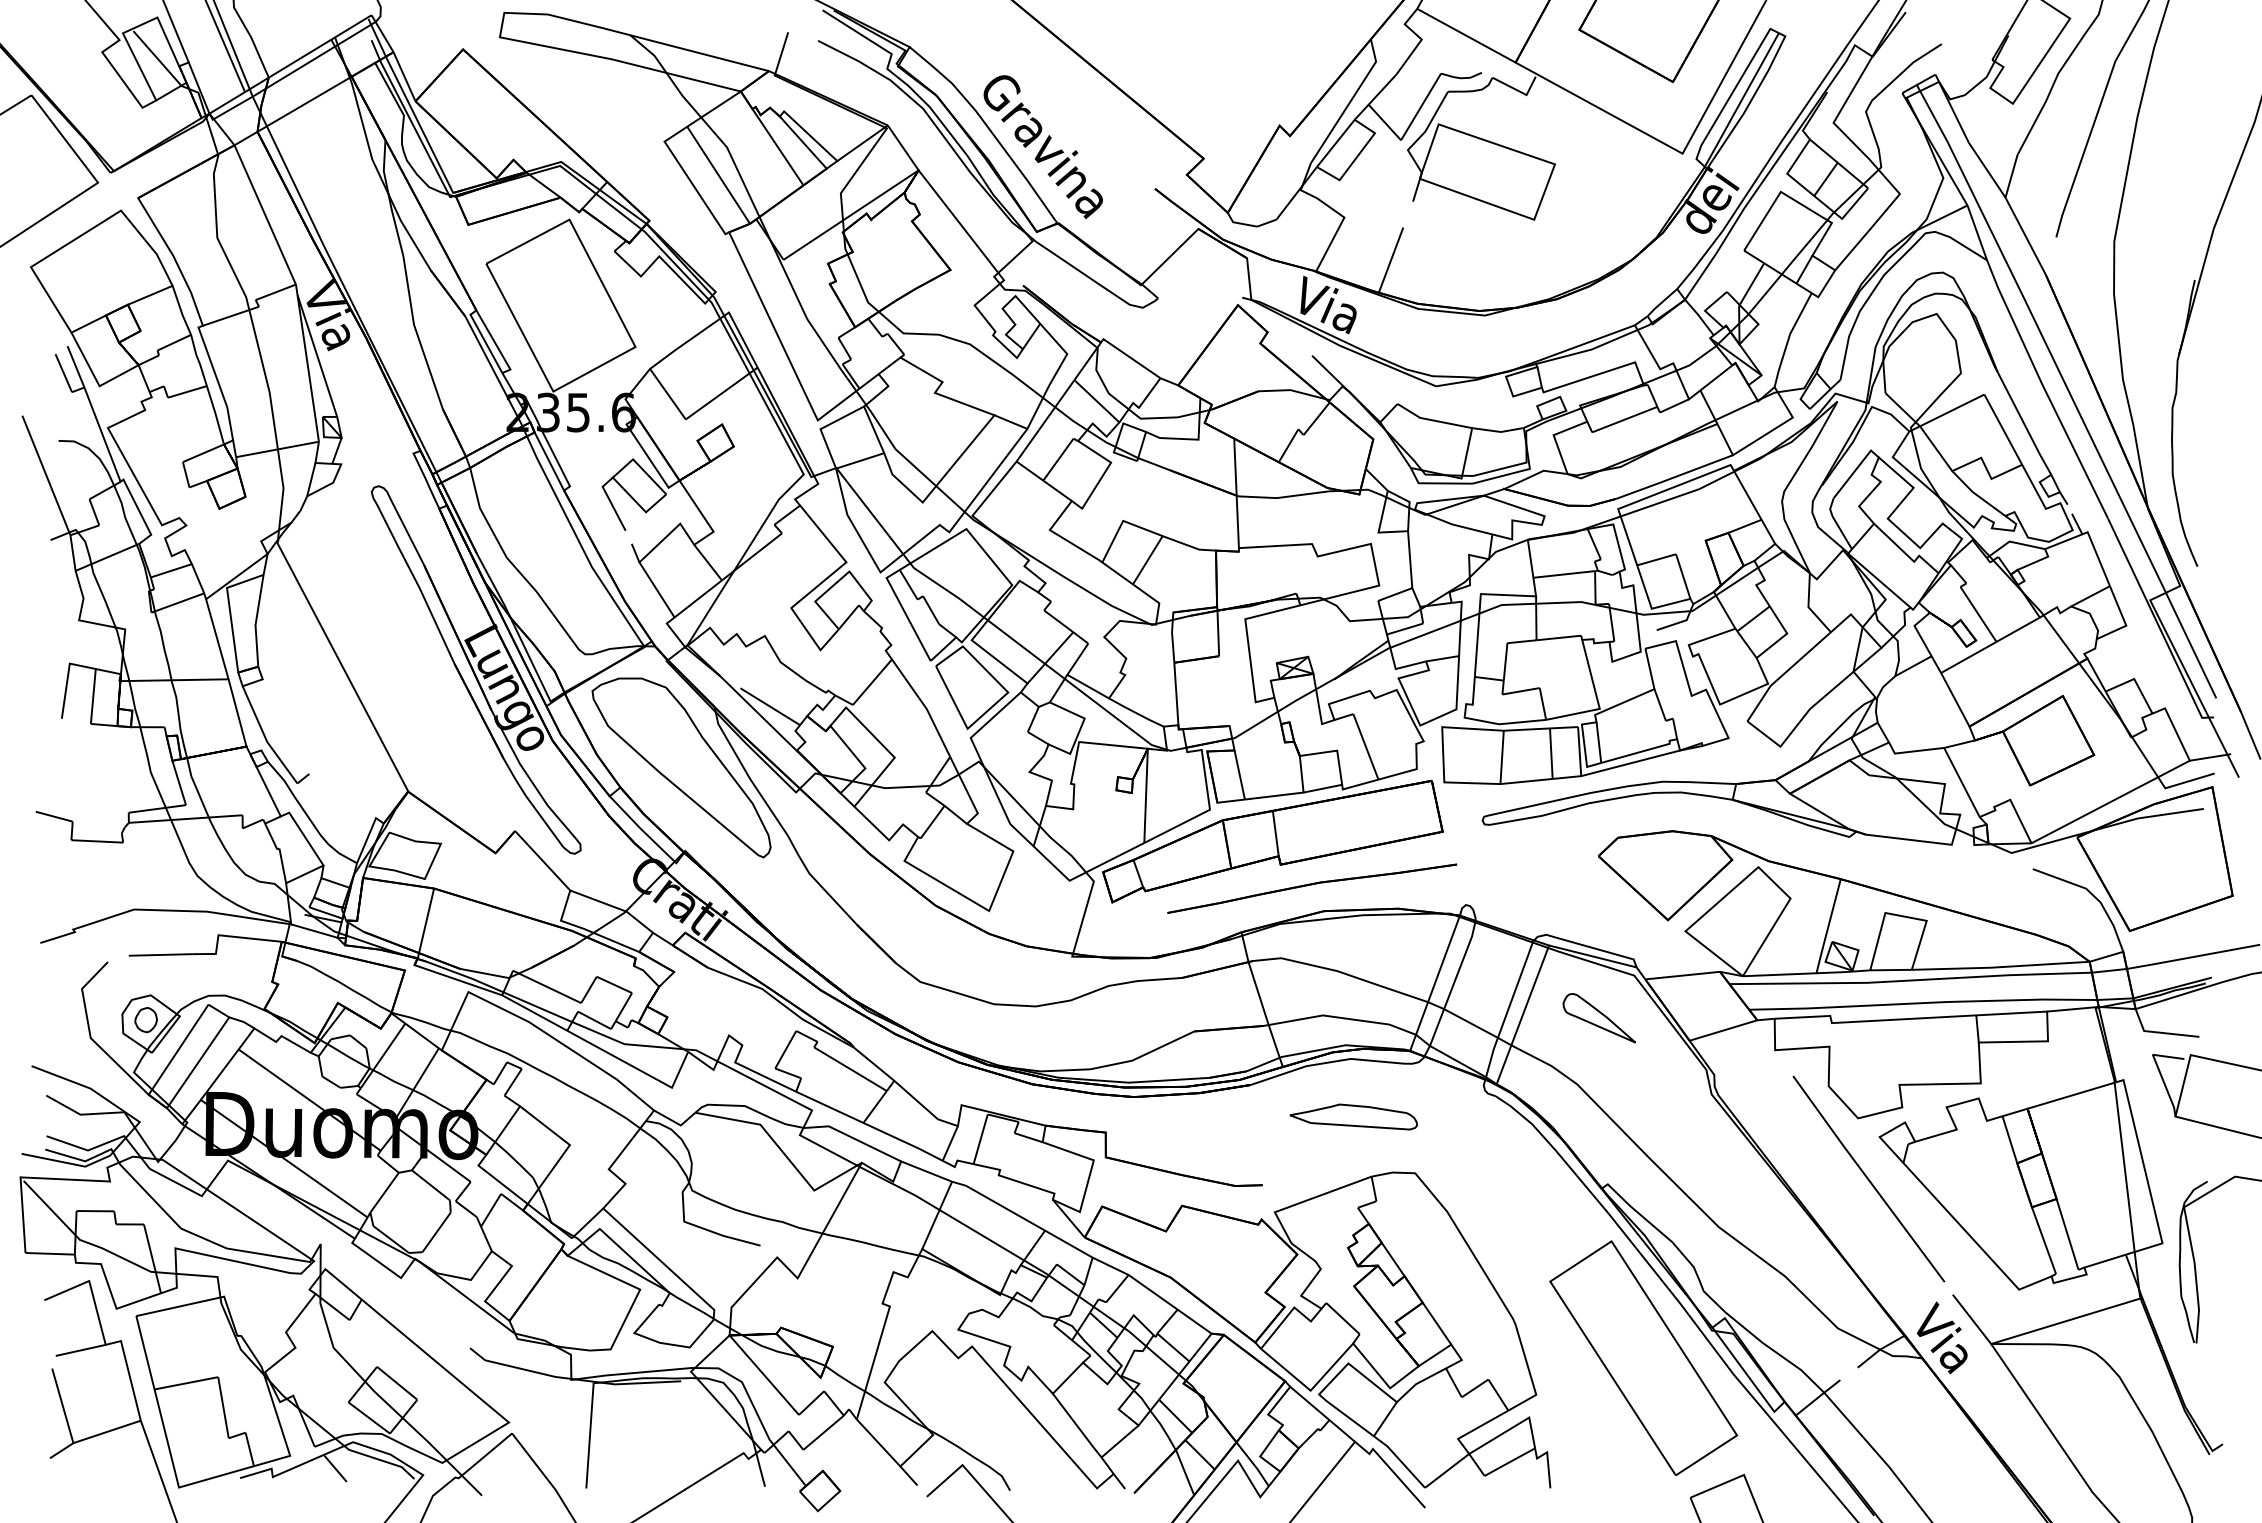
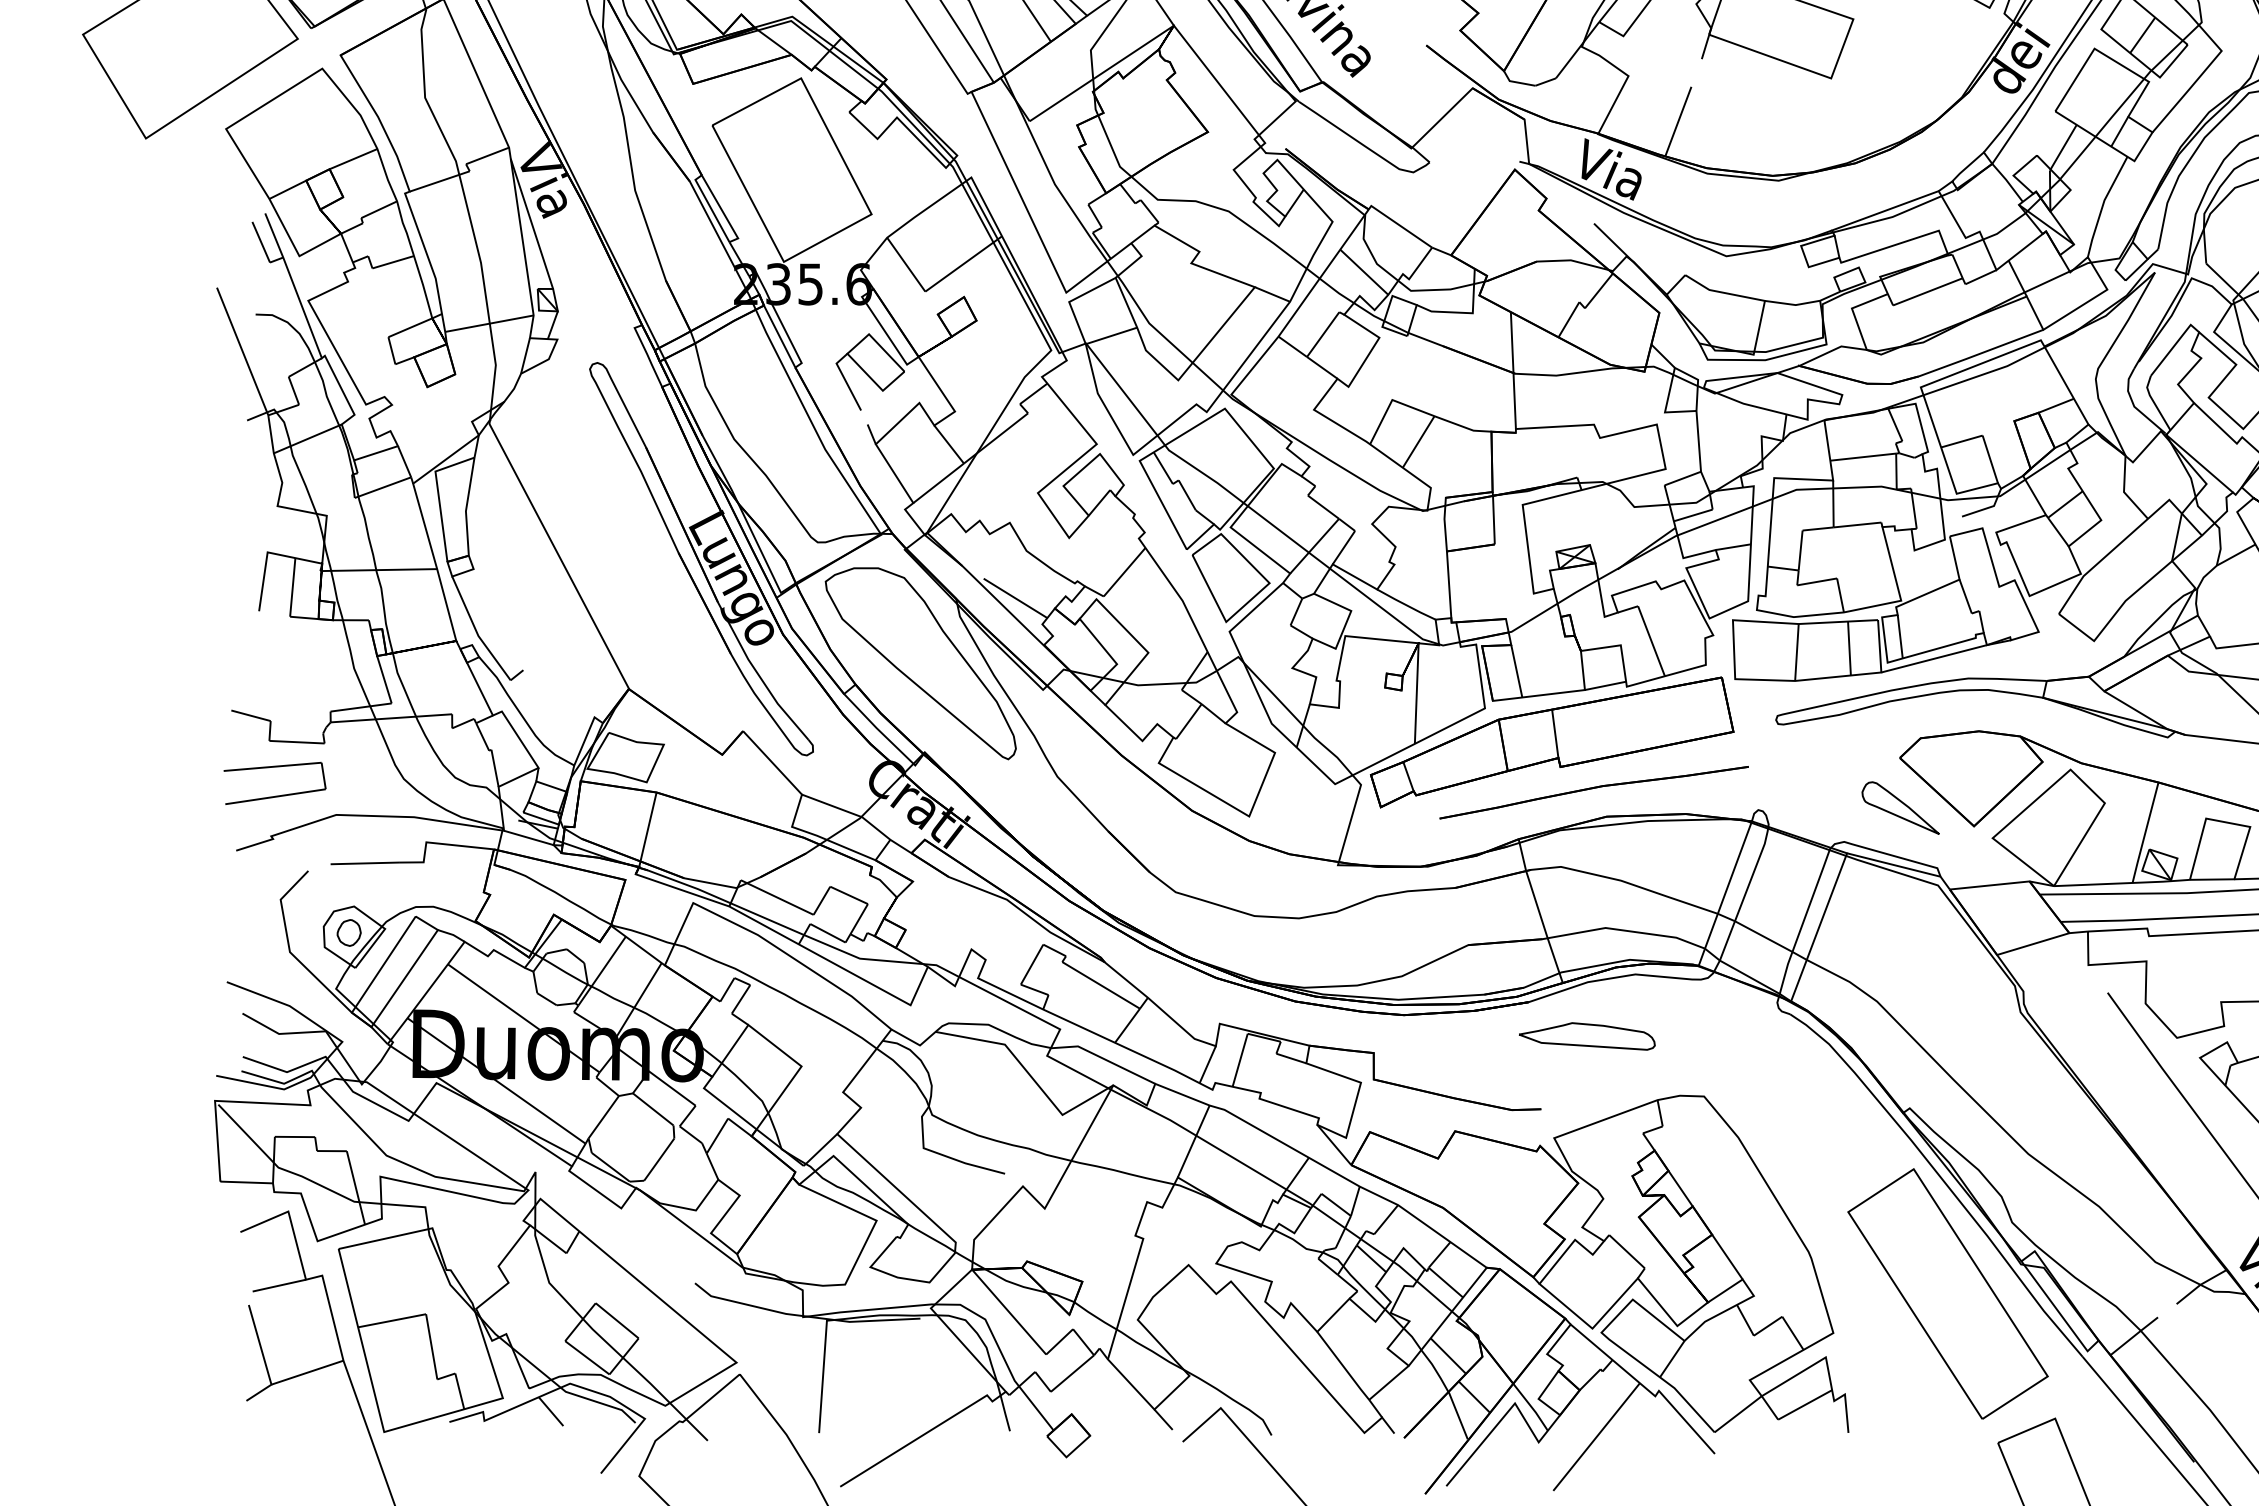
part: (76, 891) -> (274, 795), added
part: (1598, 1018) -> (1899, 808), moved
part: (1353, 1116) -> (1586, 1035), moved

